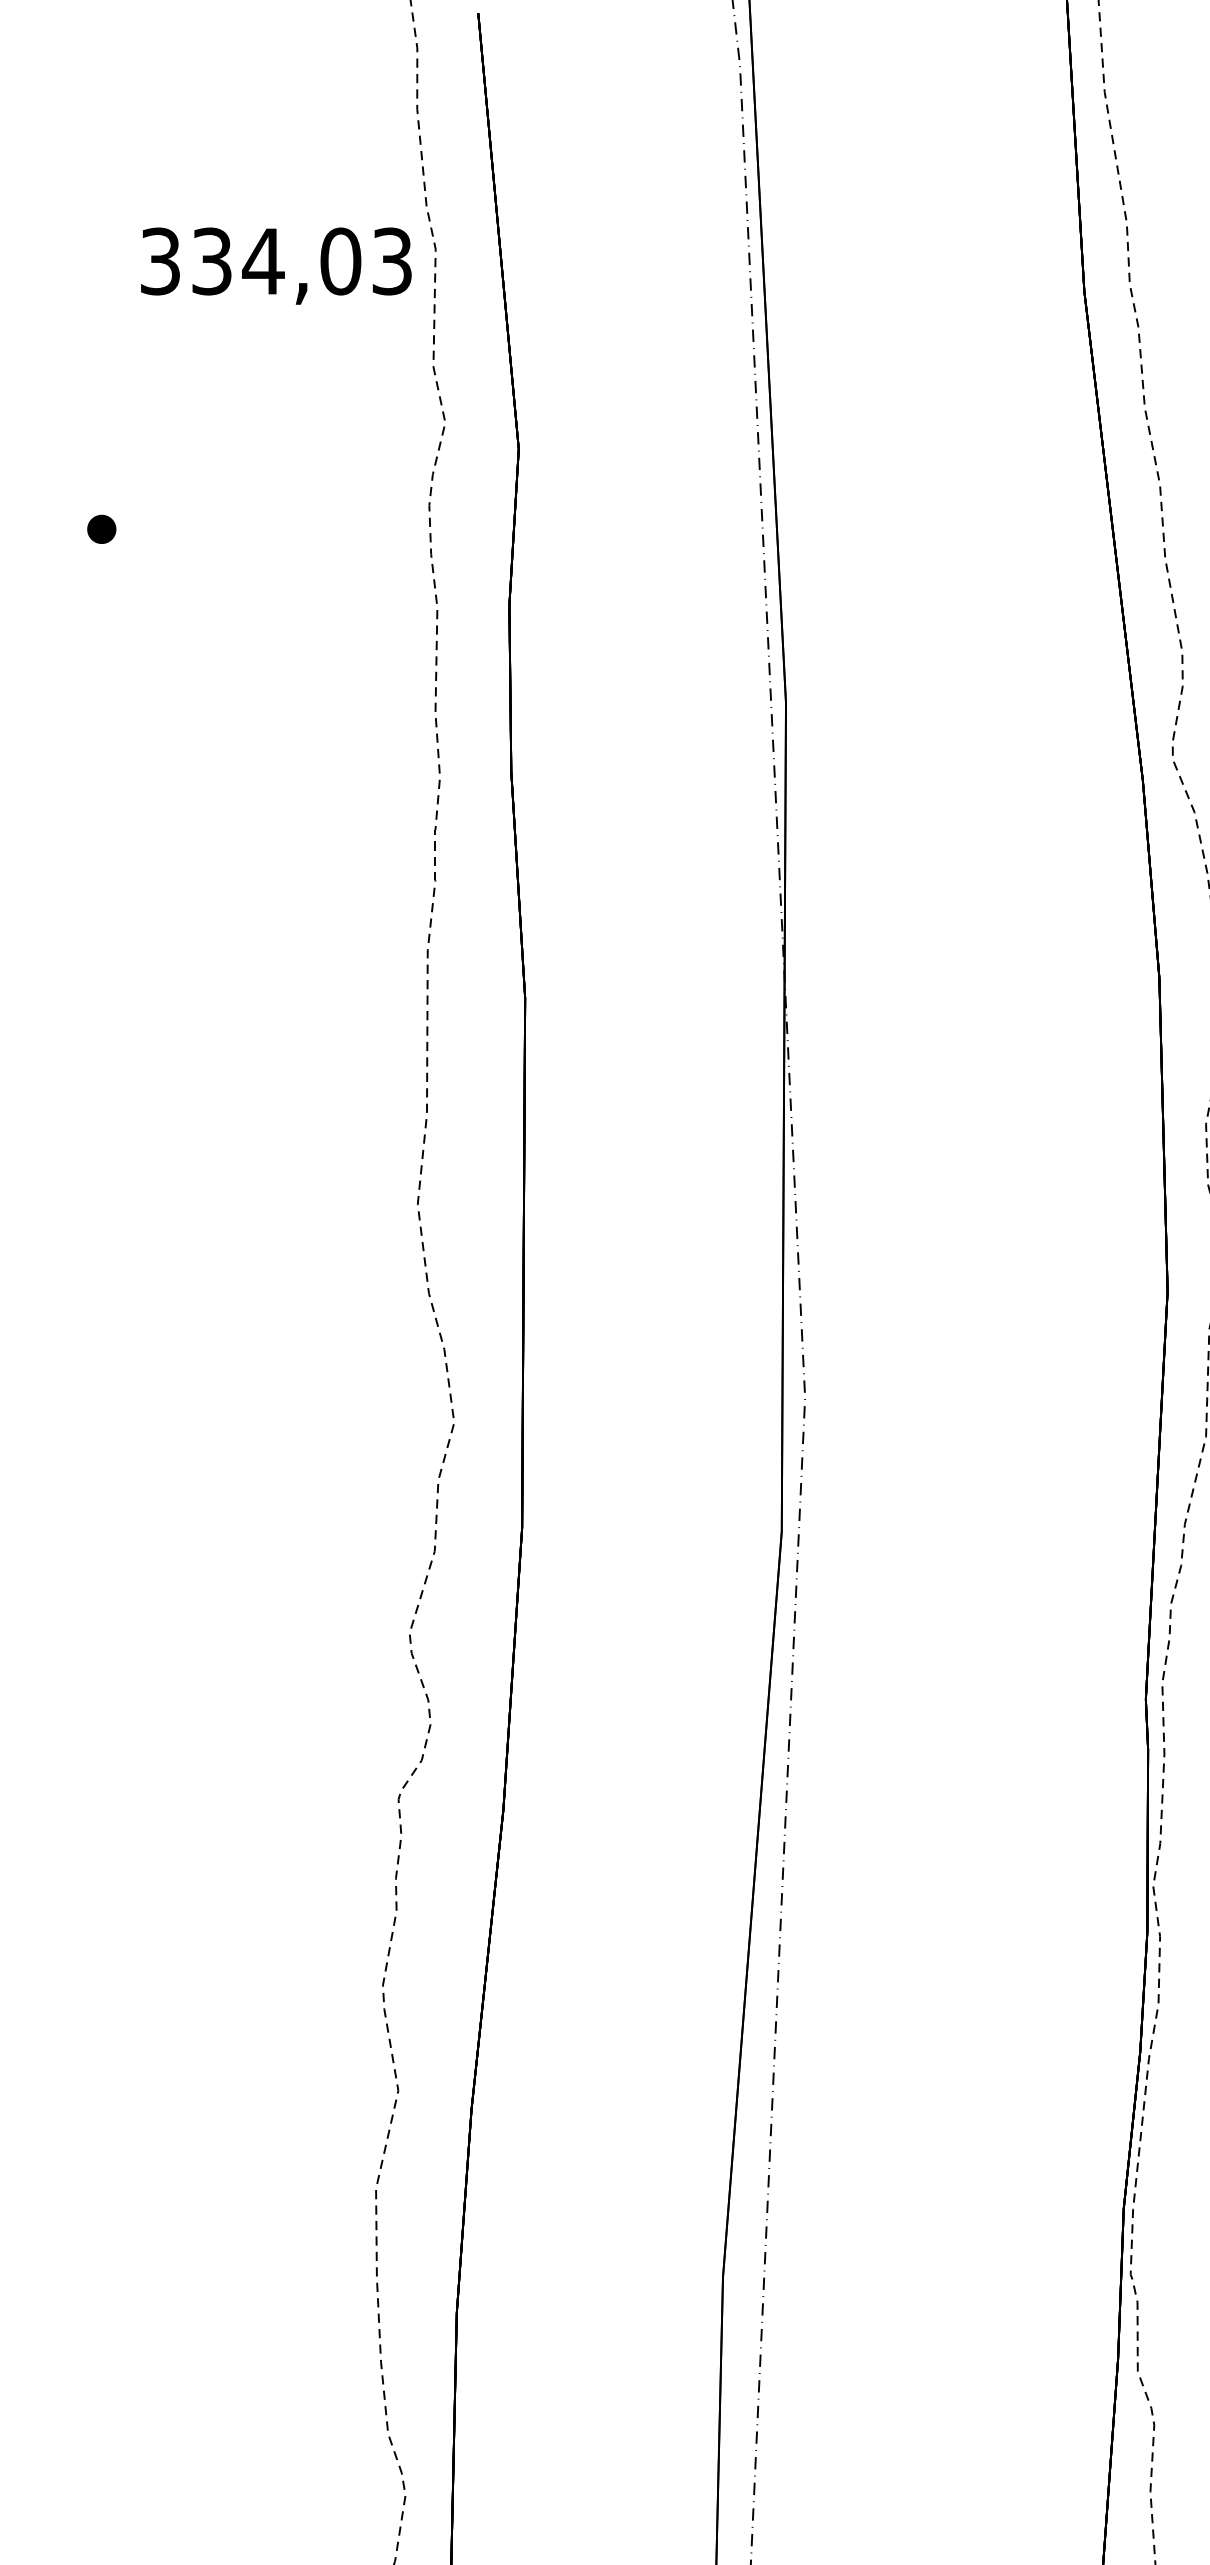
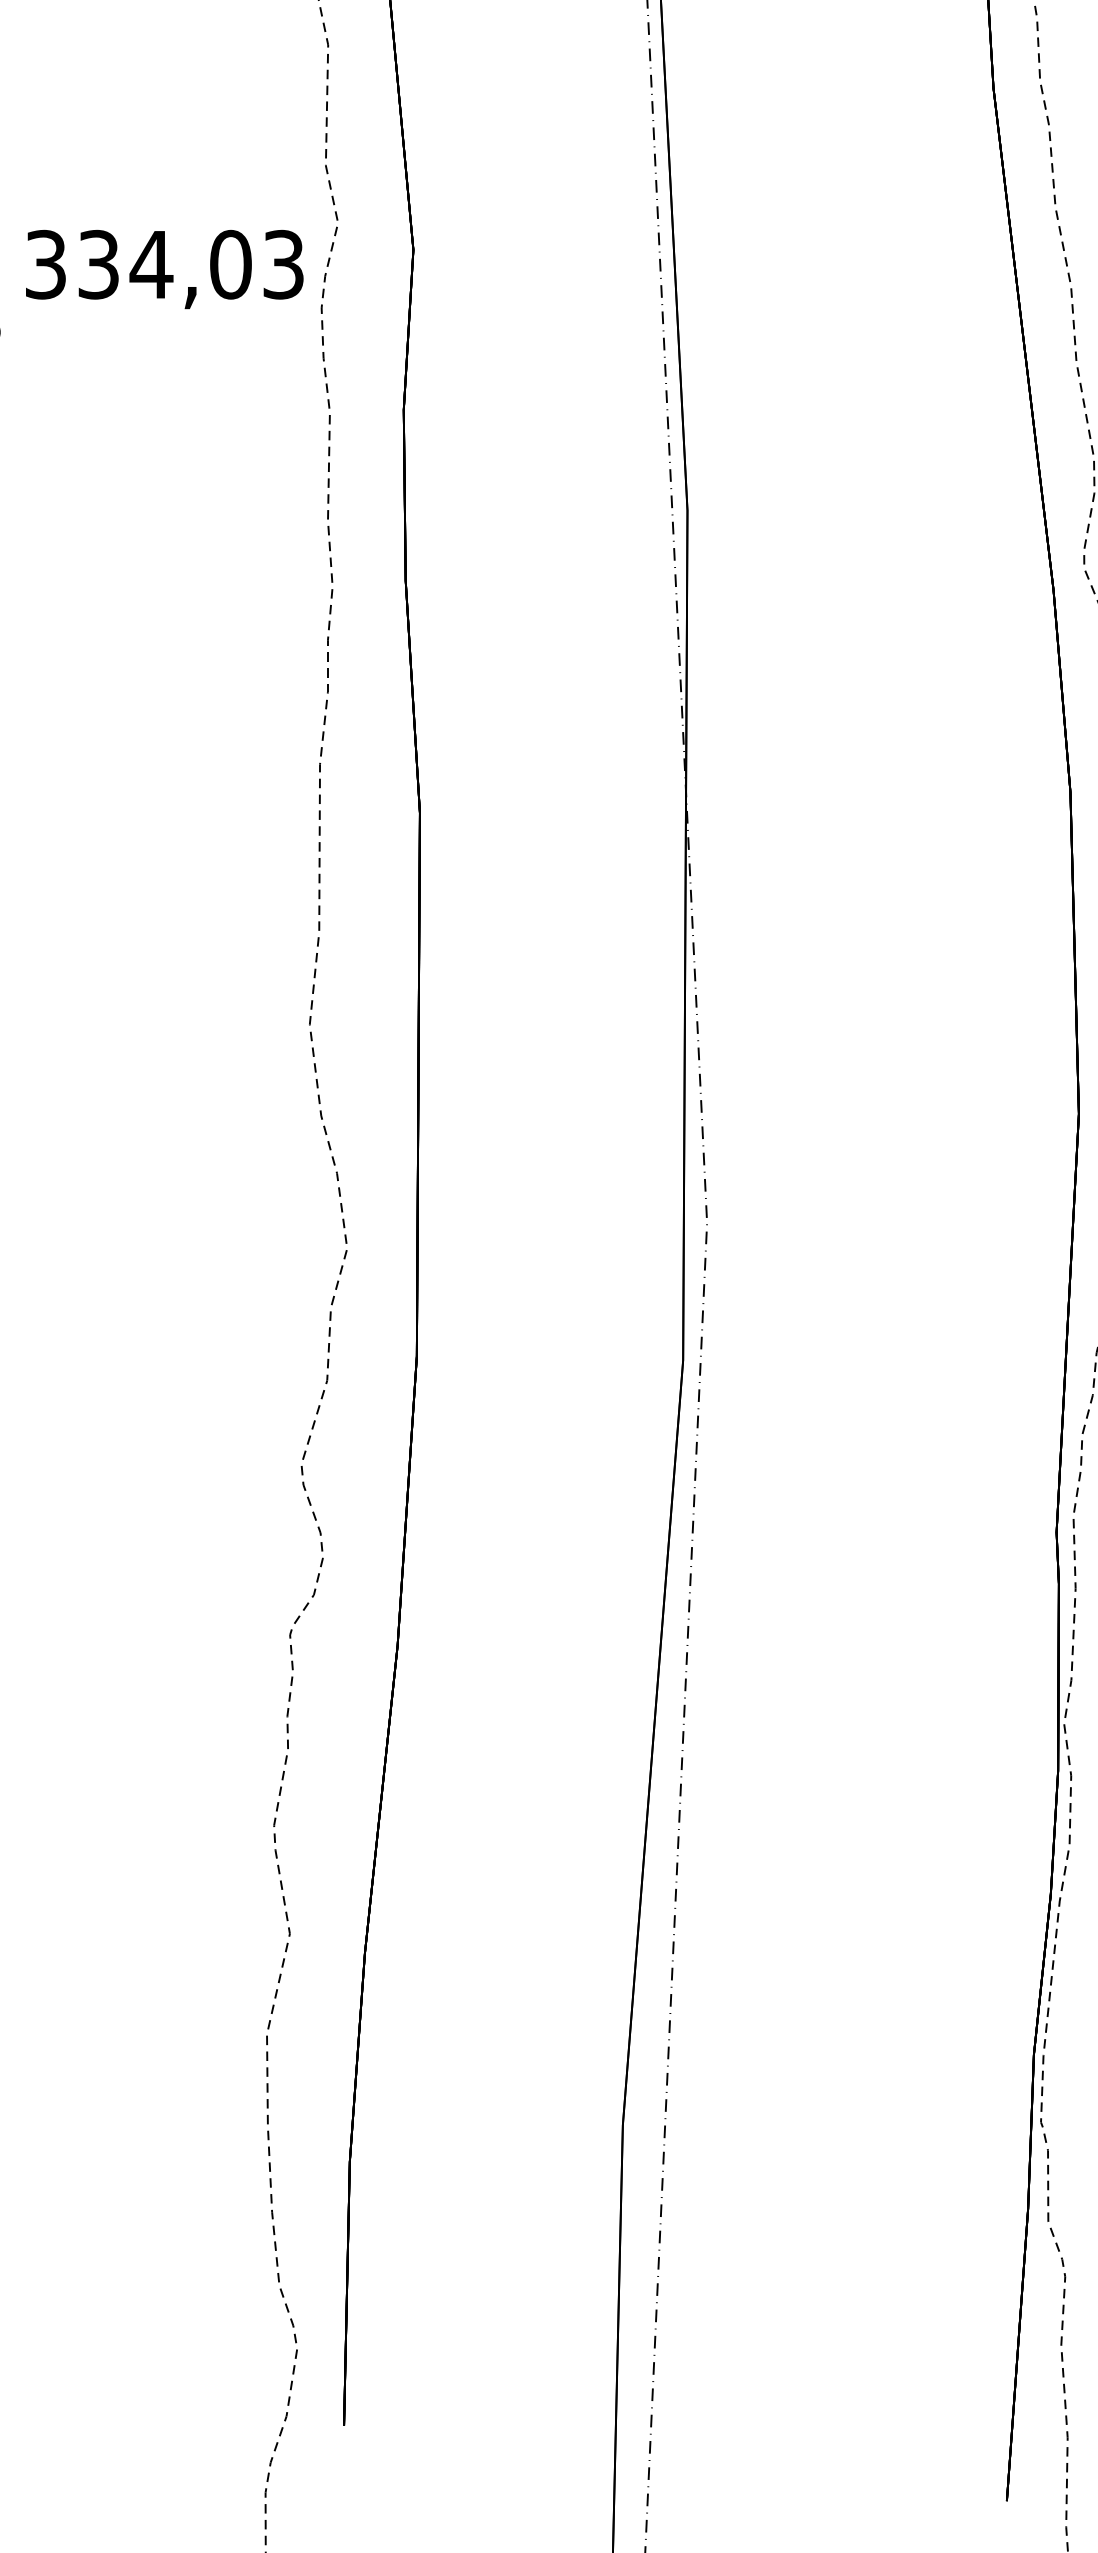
text: (276, 265) -> (164, 268), moved

